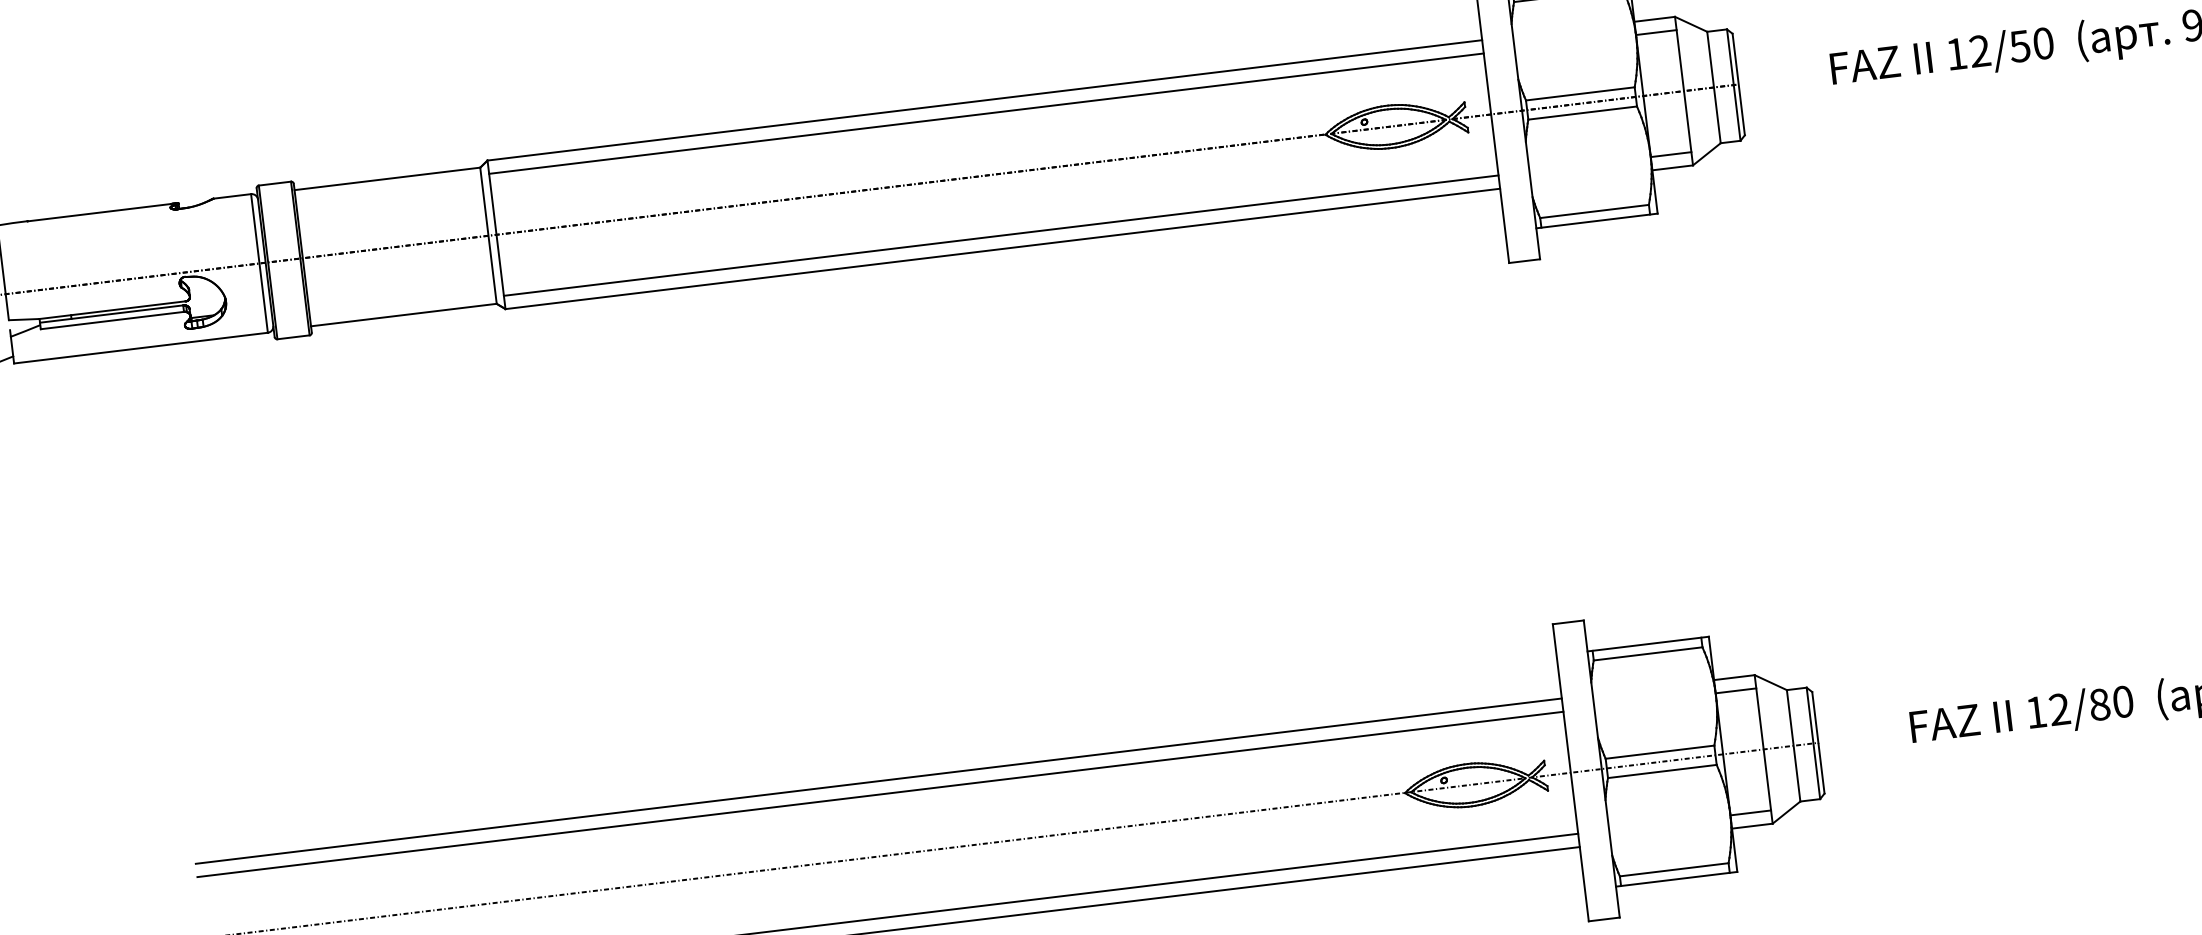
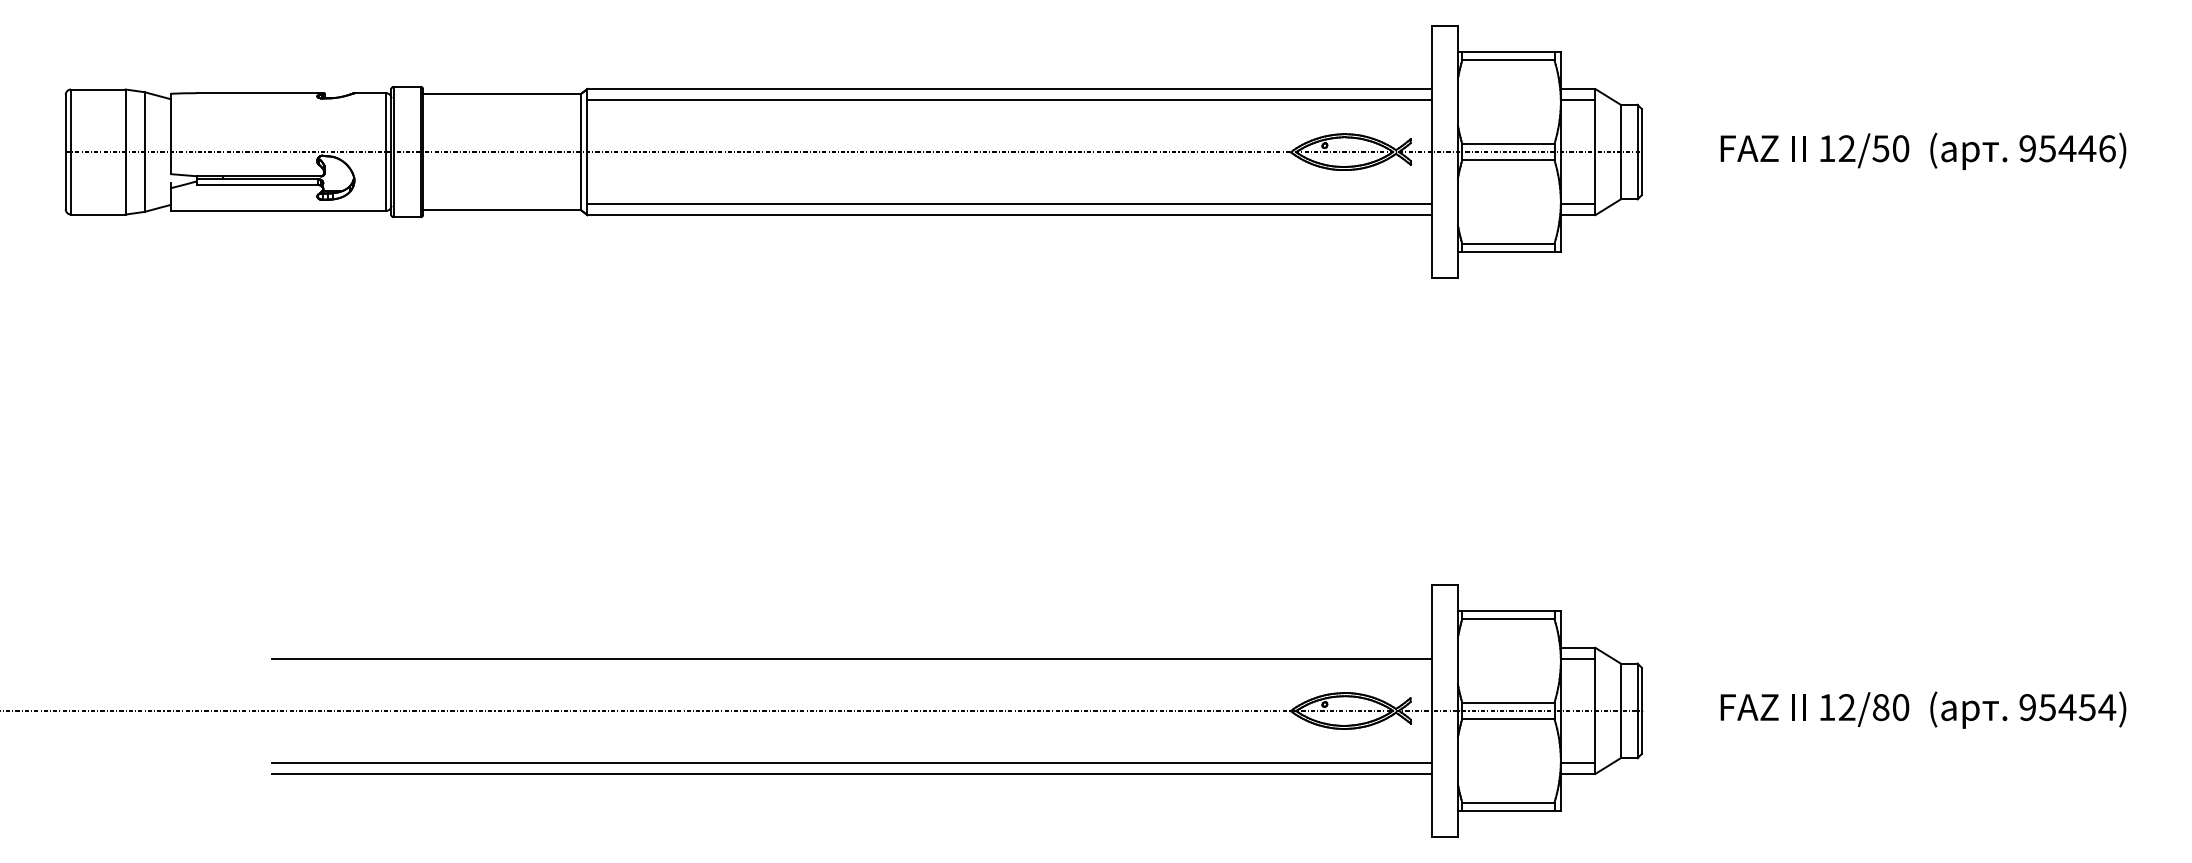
line: (878, 780) -> (851, 647), removed

